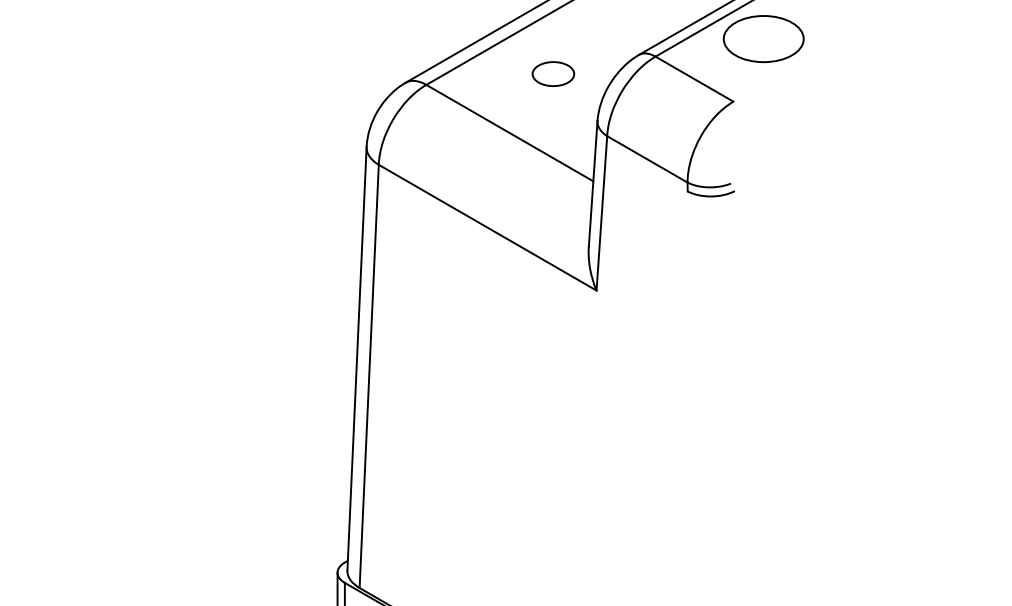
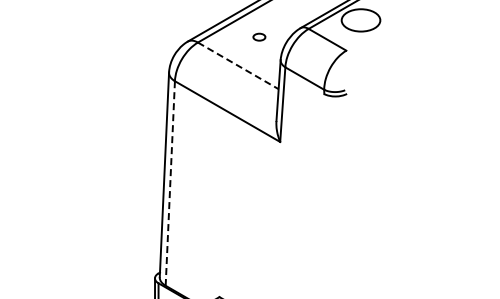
part: (553, 72) -> (259, 36), size x0.6
line: (510, 132) -> (238, 65), solid -> dashed
line: (369, 376) -> (170, 183), solid -> dashed

